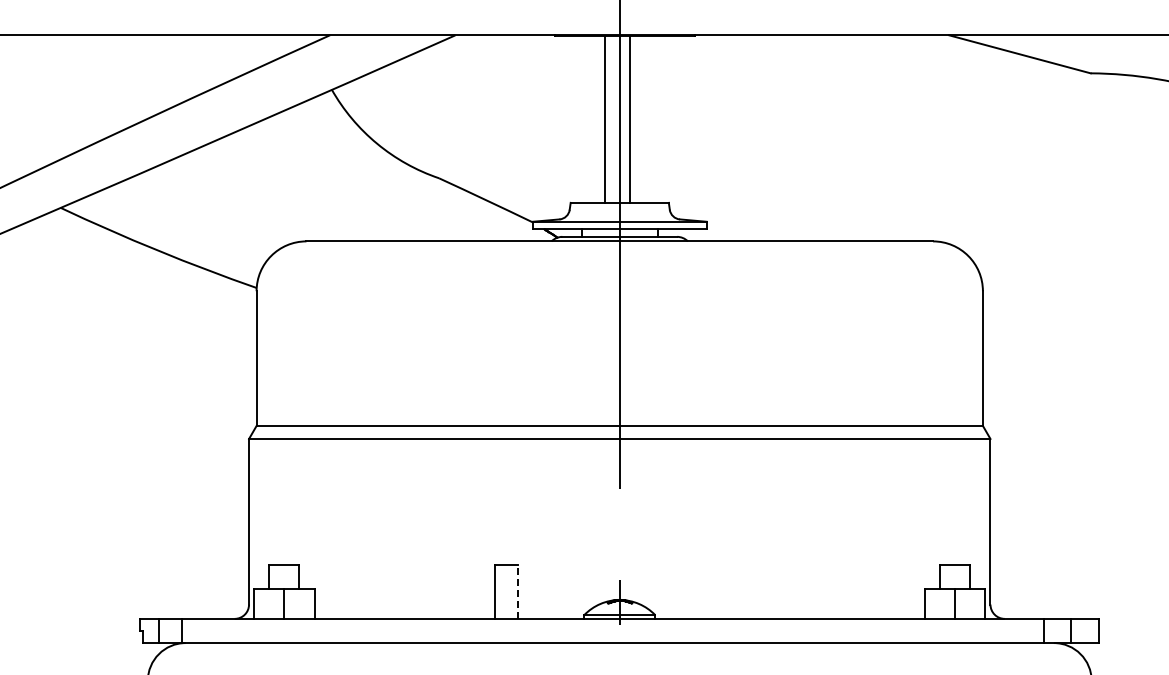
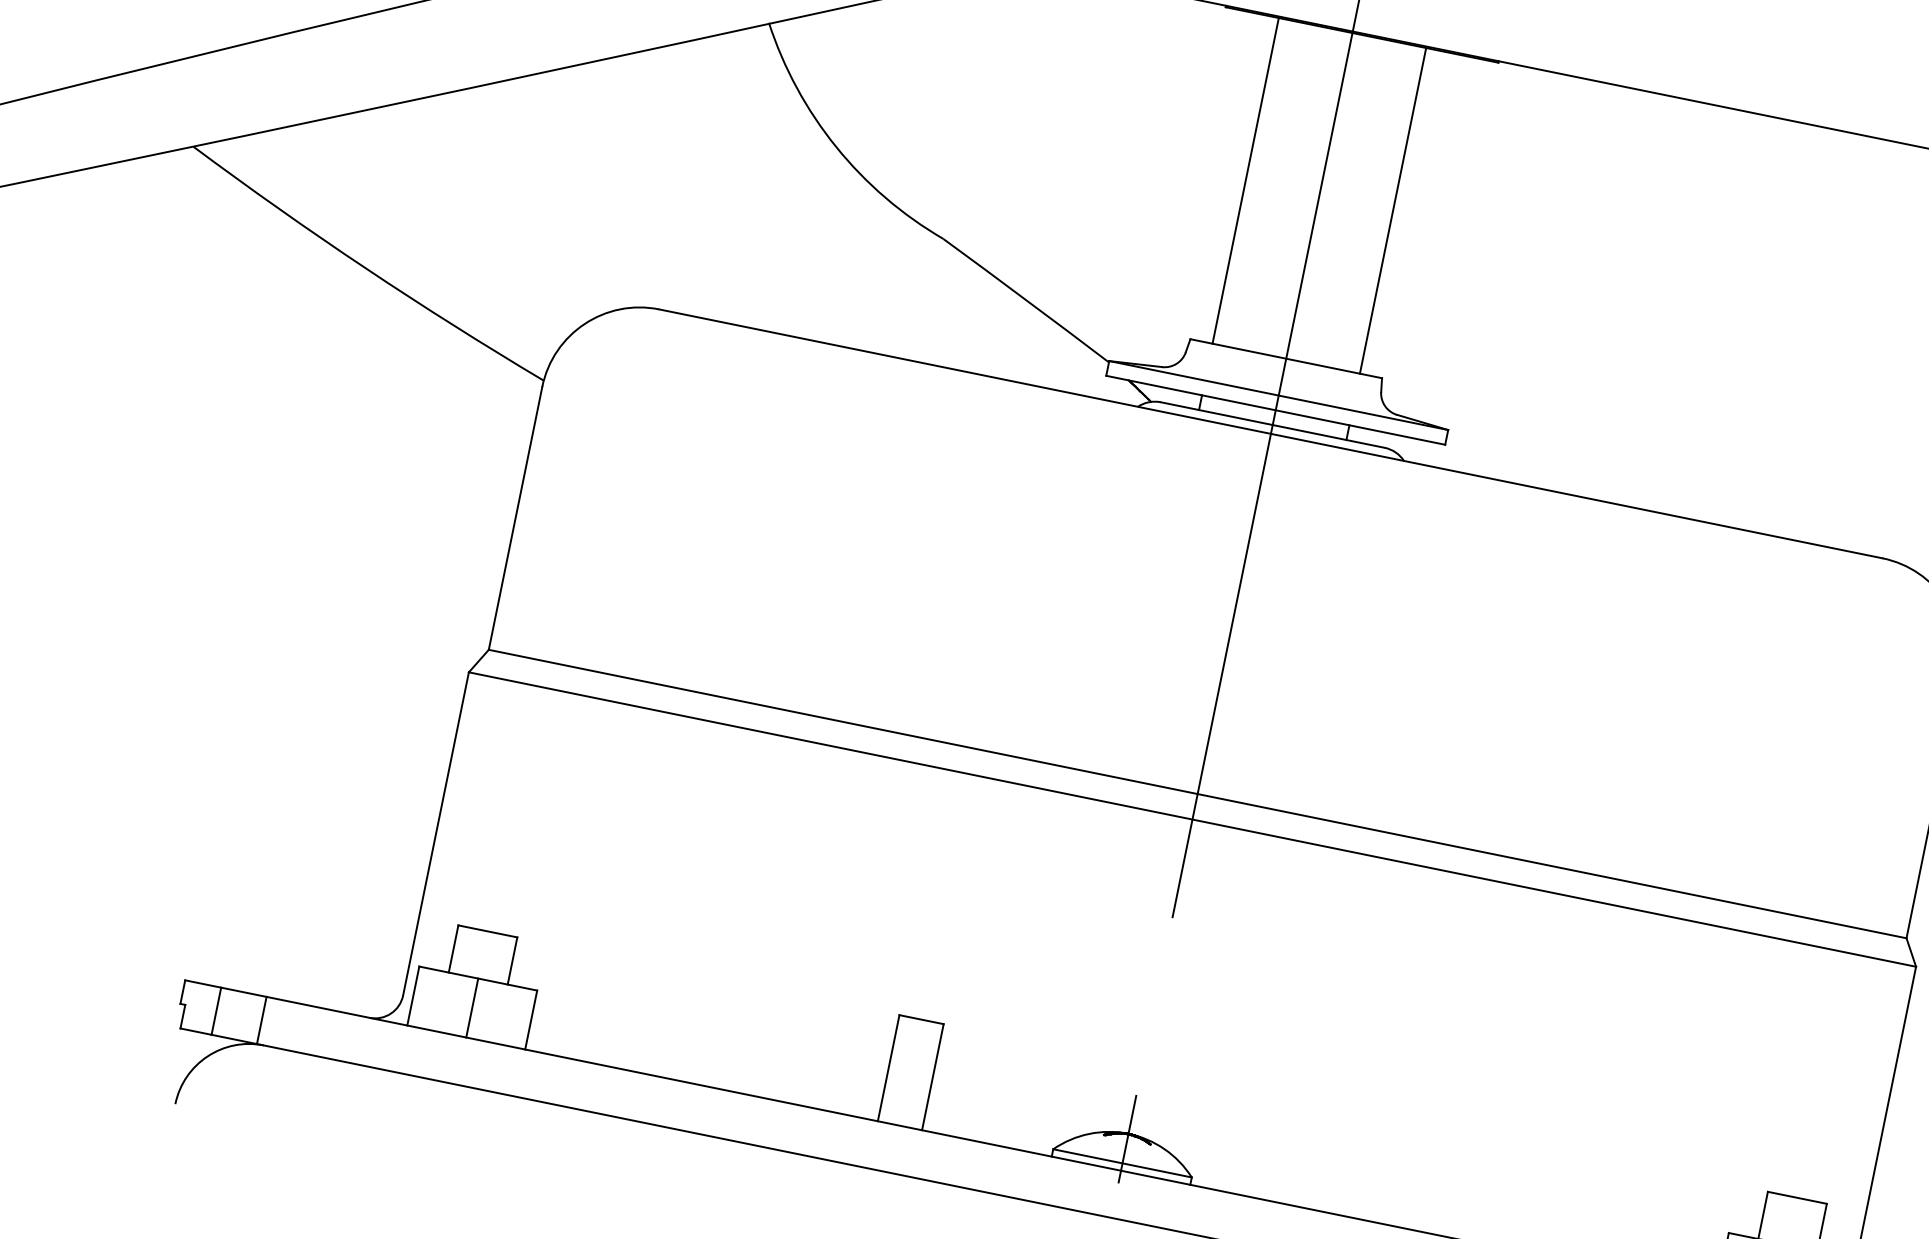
line: (605, 119) -> (1246, 181), moved
line: (629, 119) -> (1393, 210), moved
line: (517, 591) -> (932, 1076), dashed -> solid

